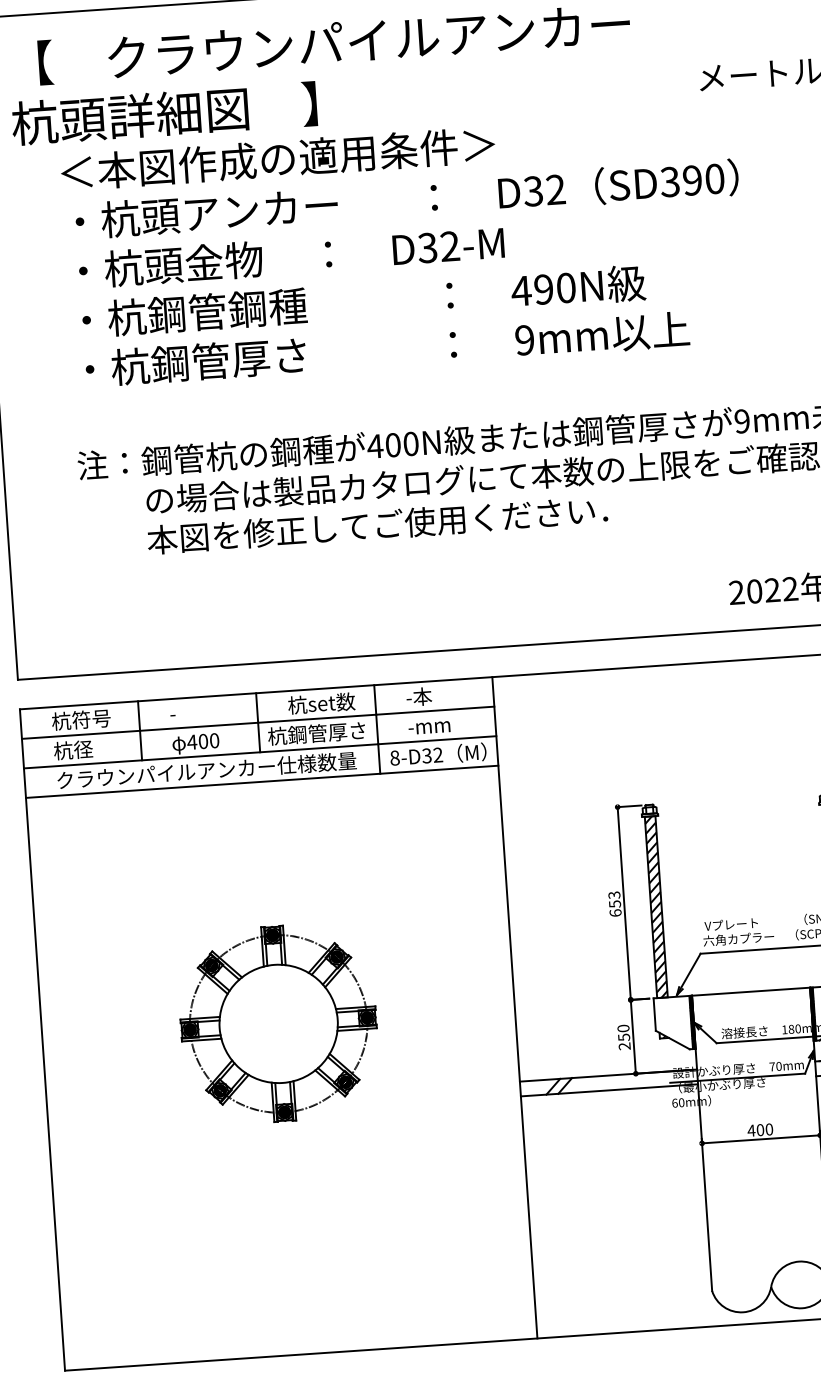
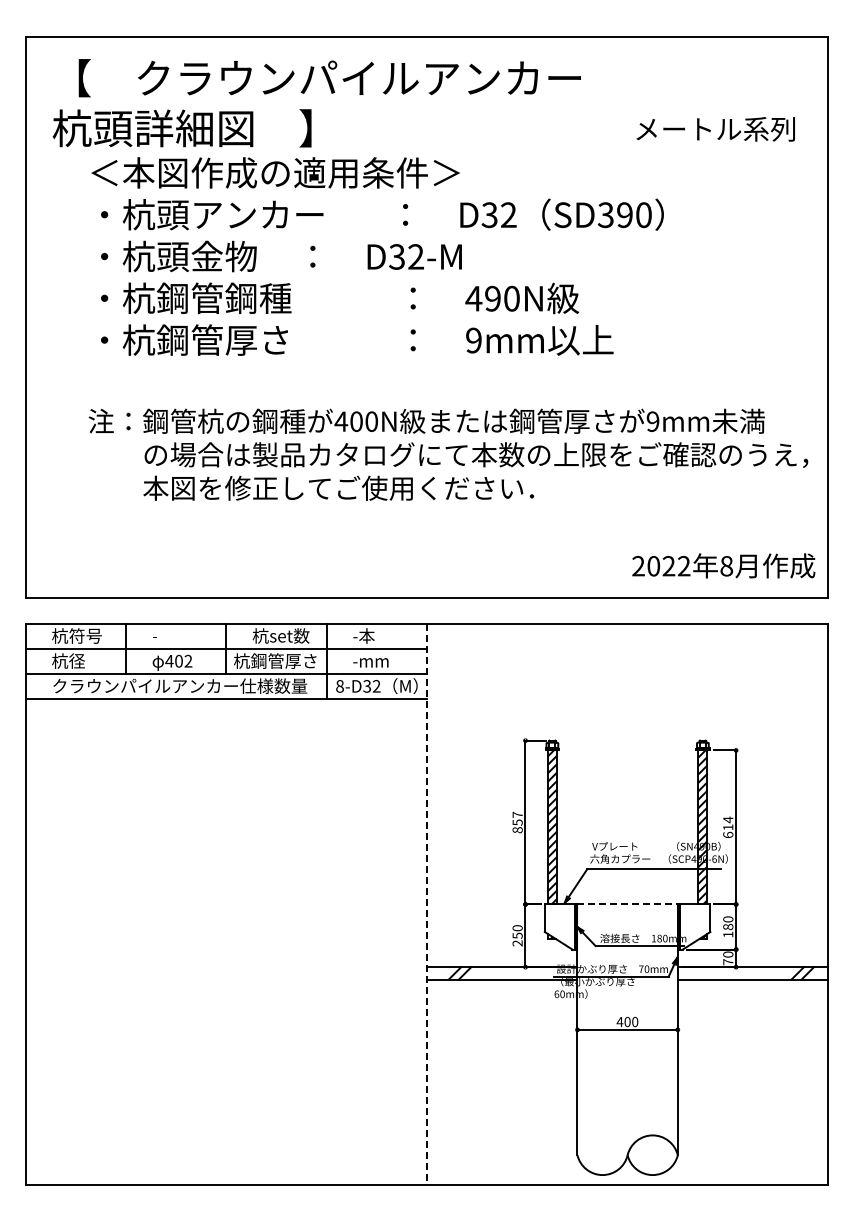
text: (214, 740) -> (188, 661), 400 -> 402
text: (614, 904) -> (517, 822), 653 -> 857
line: (752, 991) -> (628, 904), solid -> dashed
line: (515, 1007) -> (427, 904), solid -> dashed
part: (278, 1023) -> (226, 904), removed

